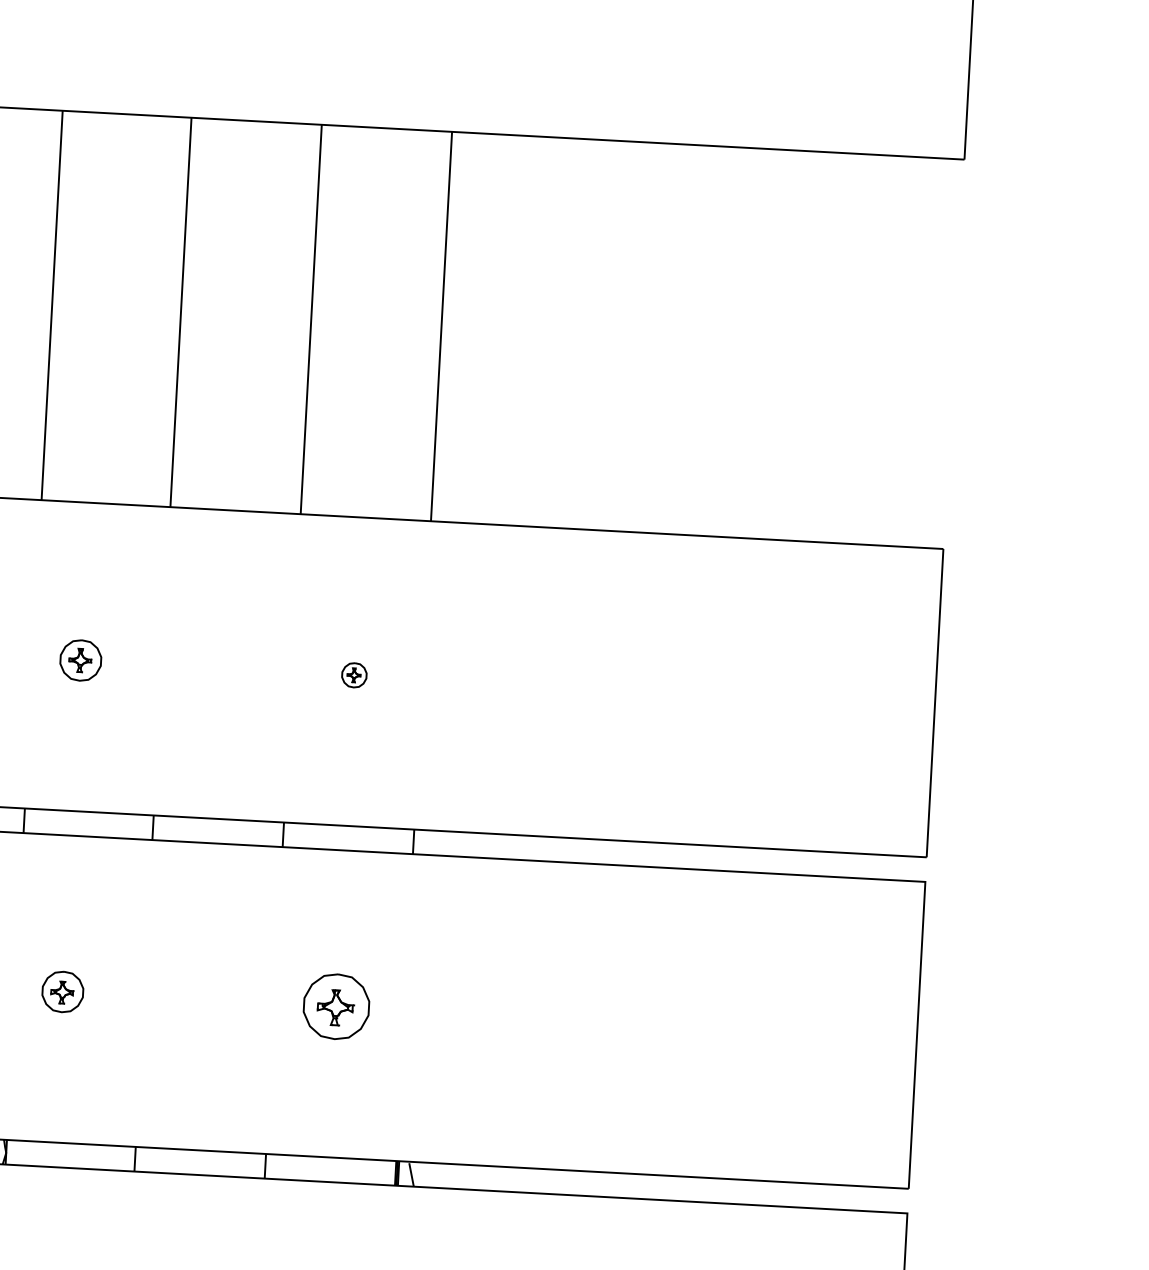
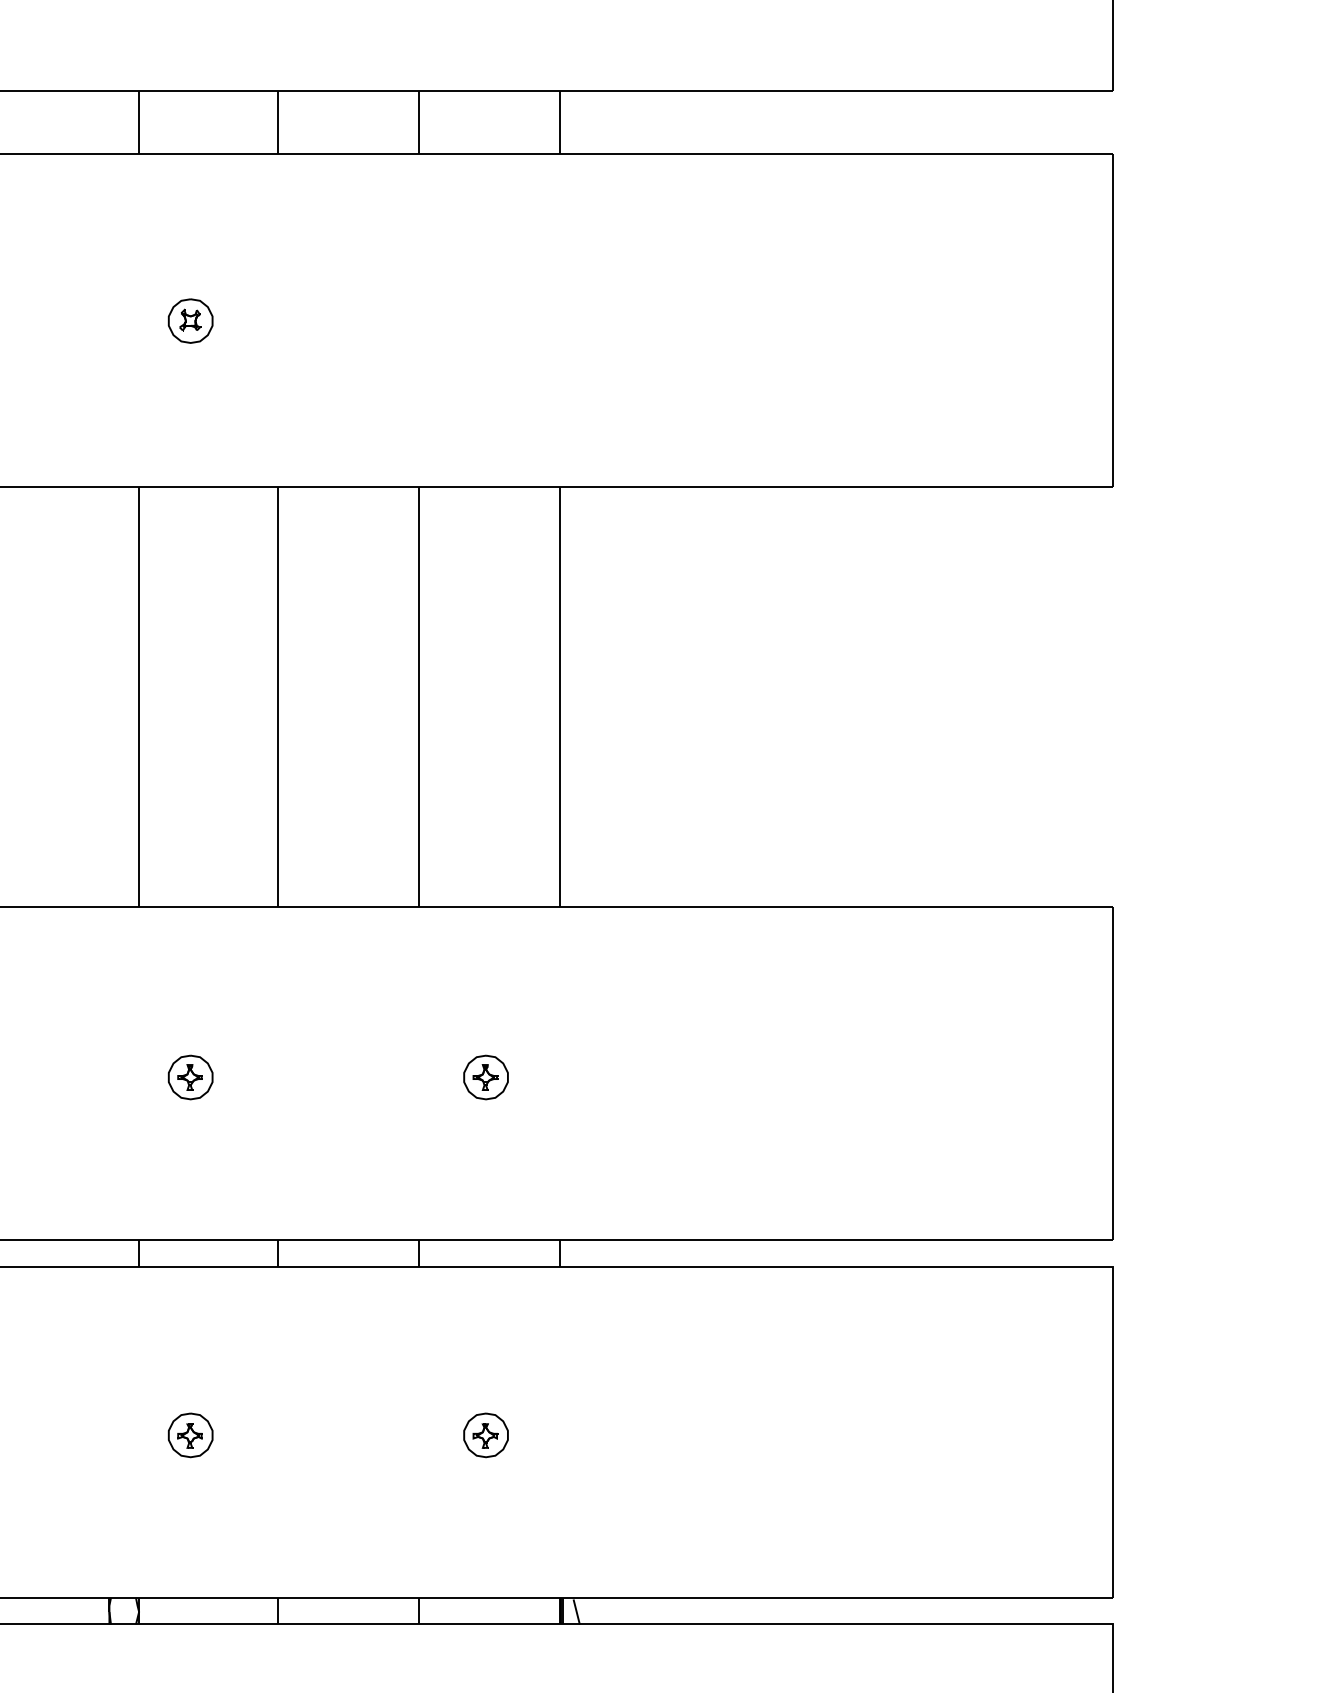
part: (353, 675) -> (485, 1077), size x1.67
part: (335, 1006) -> (485, 1435), size x0.62

